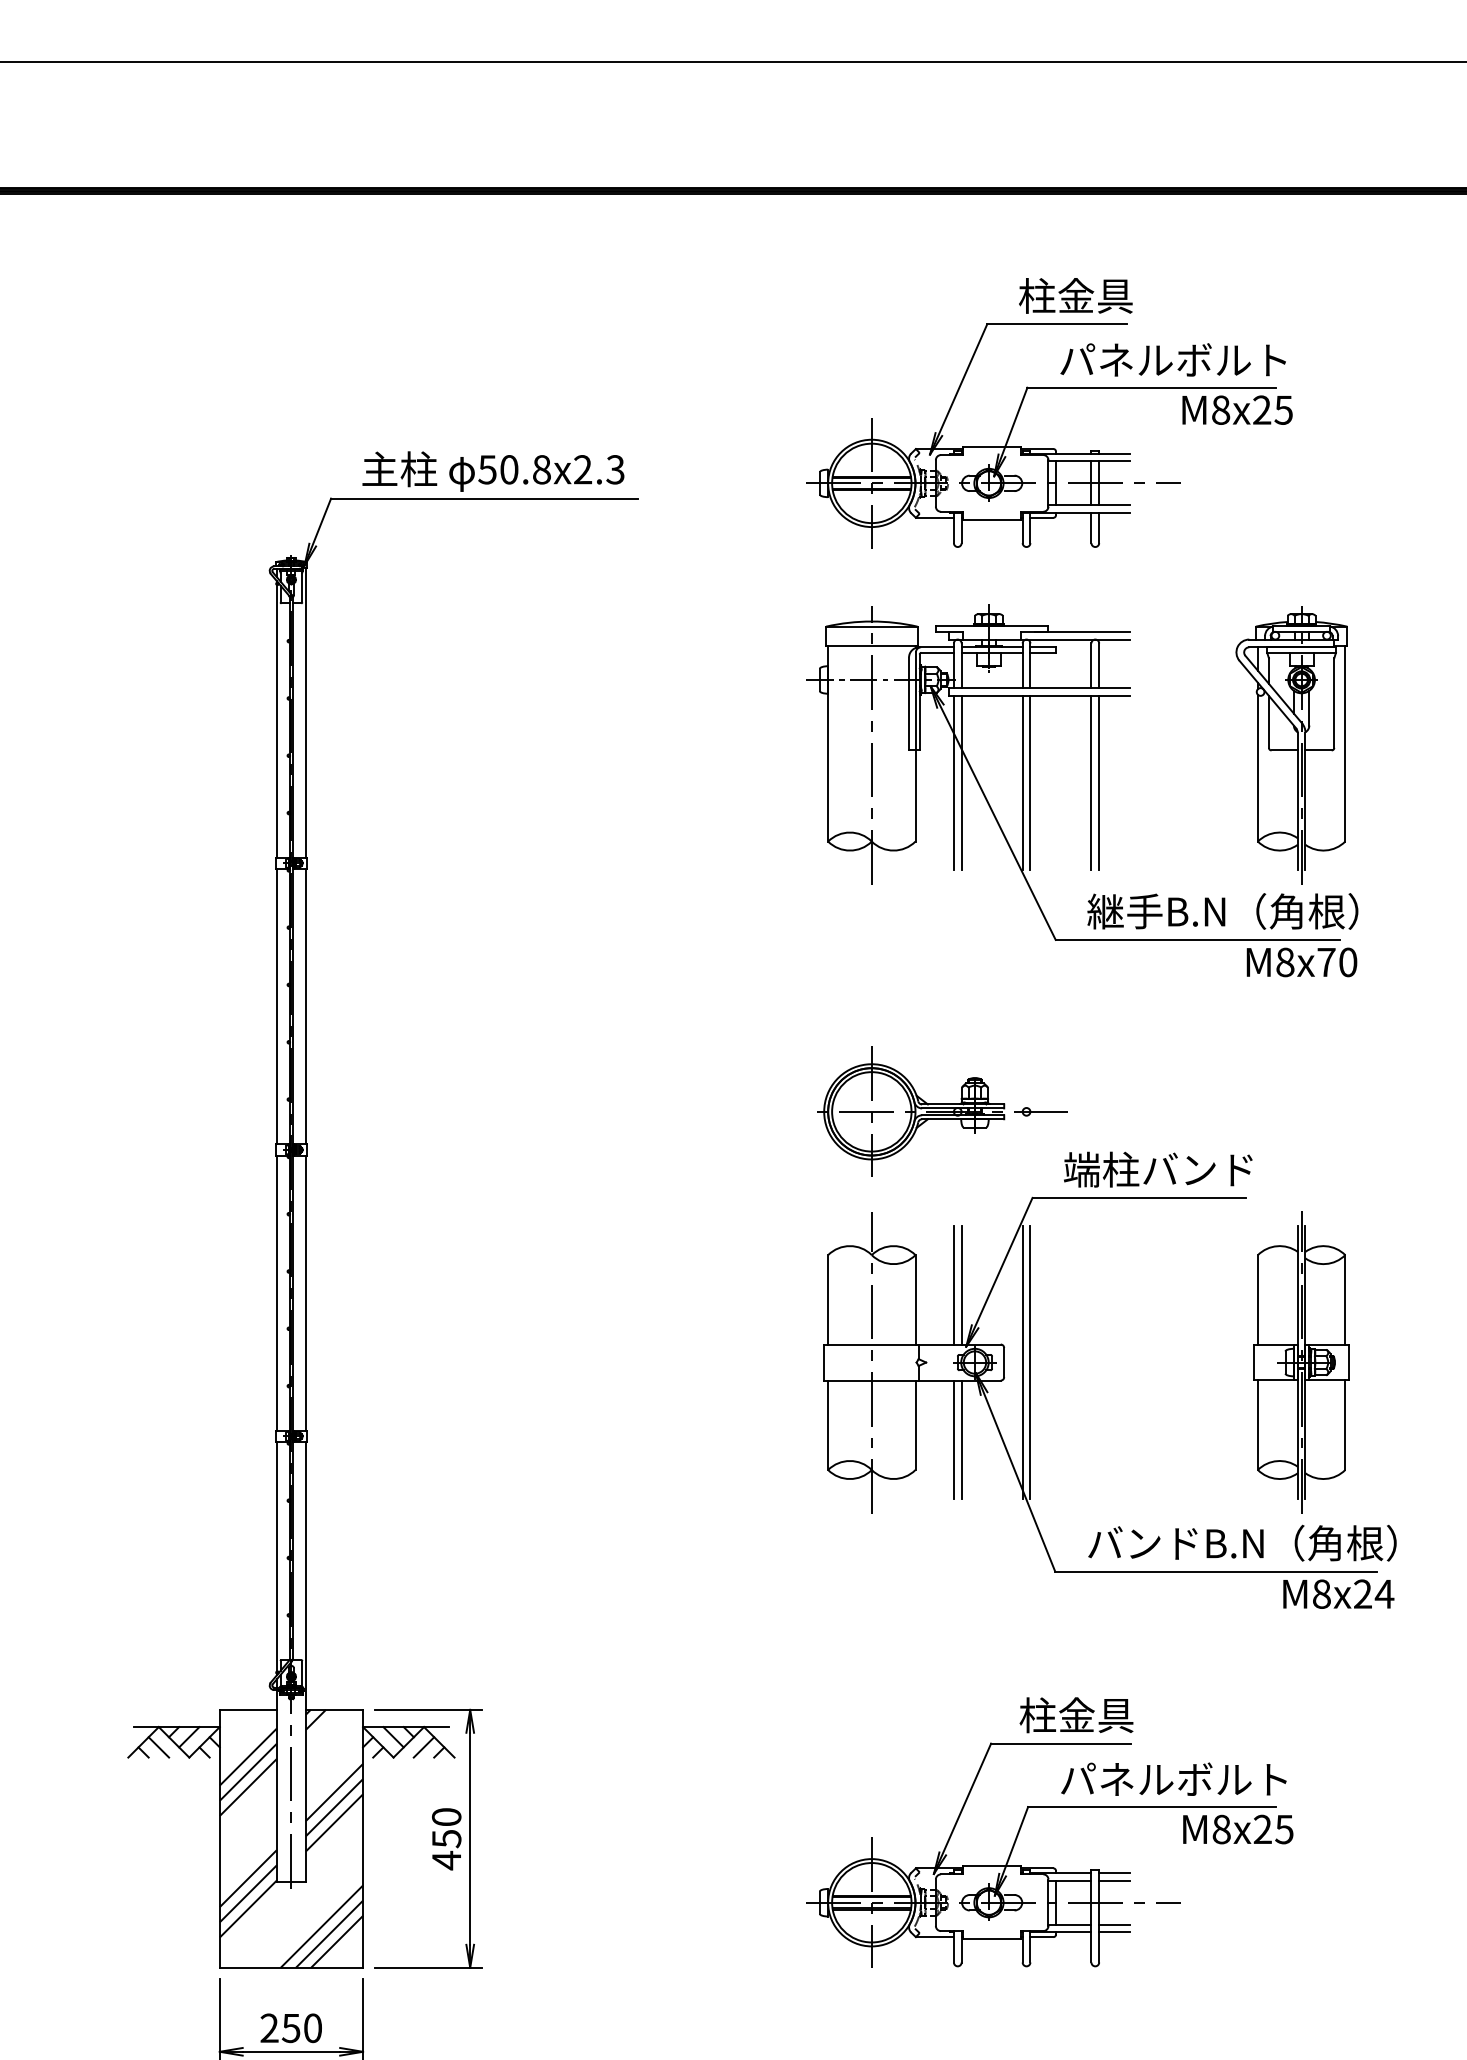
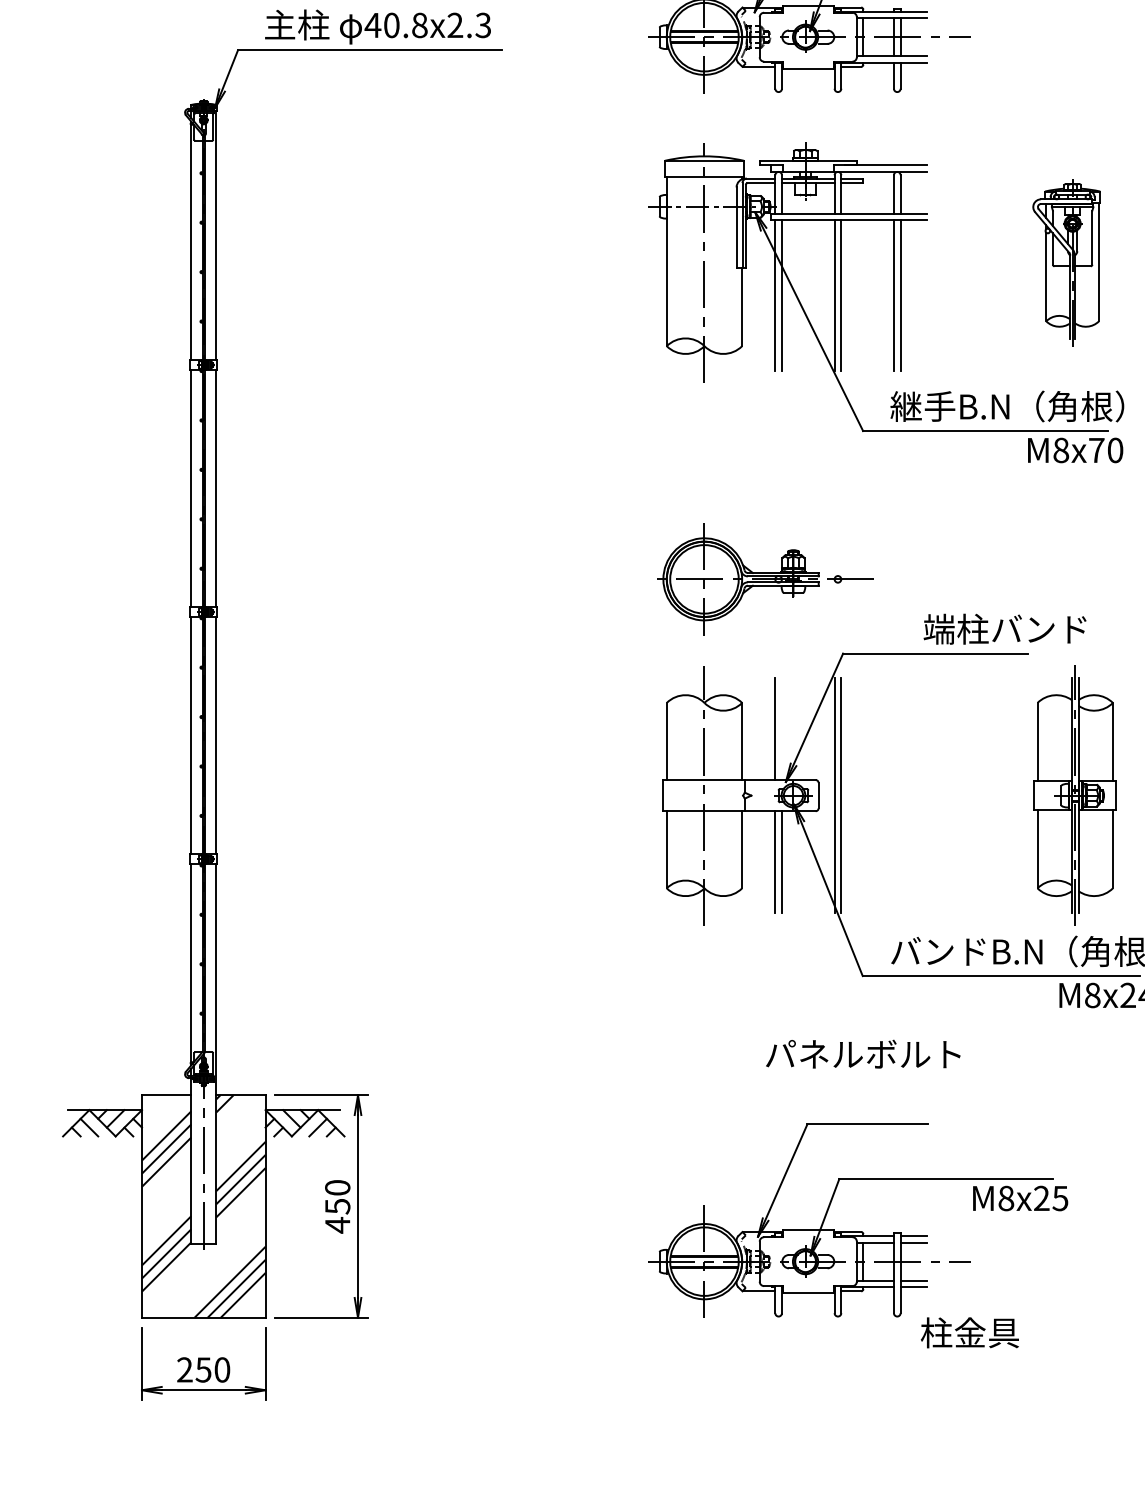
text: (487, 469) -> (372, 25), 50.8x2.3 -> 40.8x2.3
part: (1291, 745) -> (1066, 263), size x0.7
text: (1158, 1169) -> (1005, 629), moved
line: (961, 1285) -> (781, 729), removed
text: (1076, 1715) -> (969, 1333), moved
text: (1173, 1778) -> (862, 1053), moved

